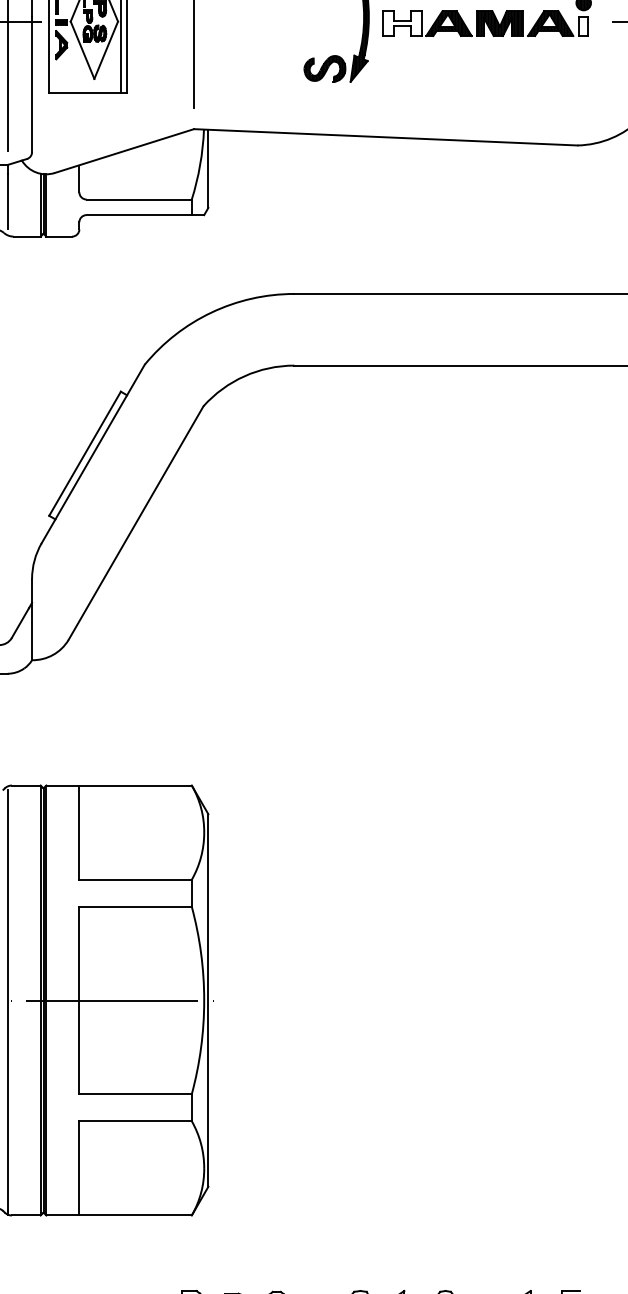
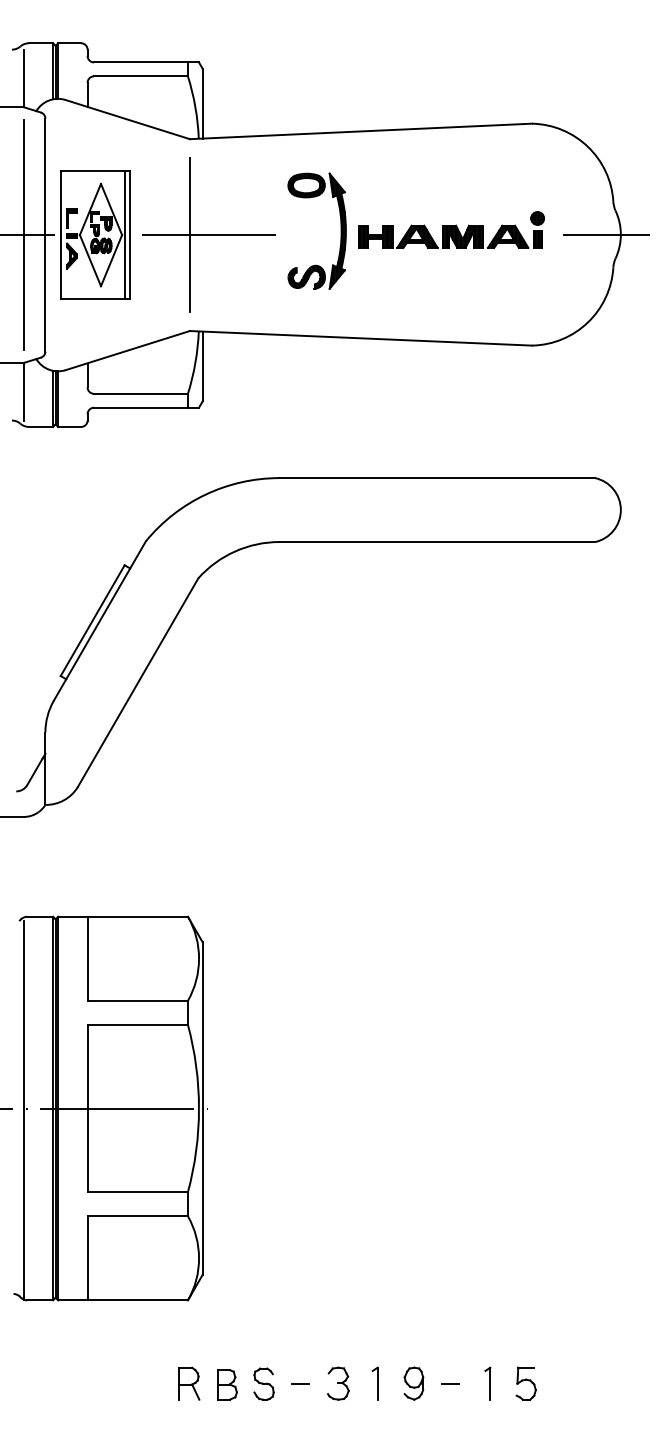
line: (215, 22) -> (209, 235), added
hatch: (400, 23) -> (374, 236), added
hatch: (583, 25) -> (537, 238), added

